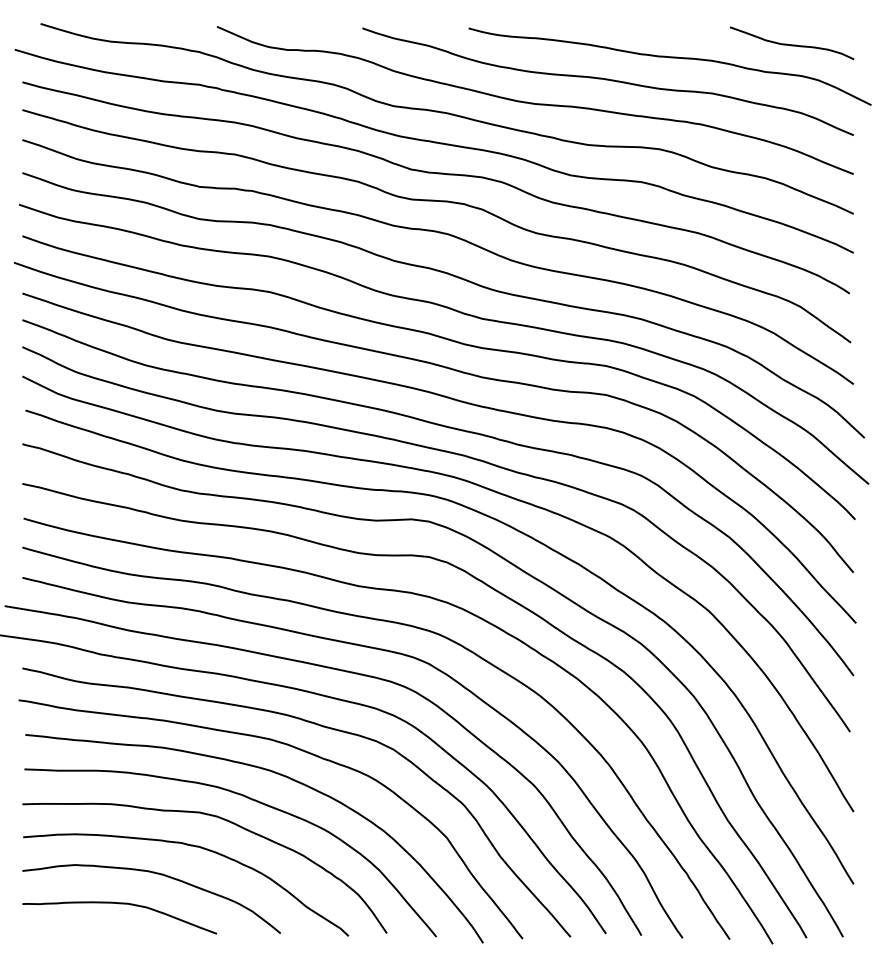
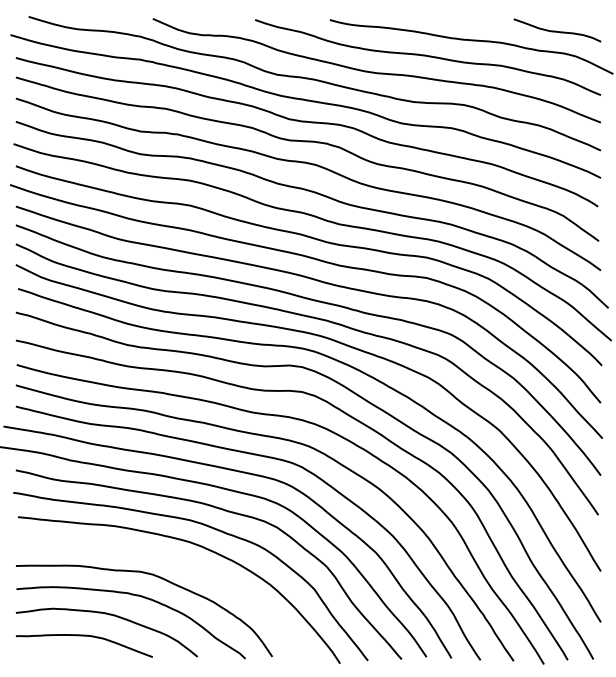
curve: (247, 799) -> (174, 562), removed

